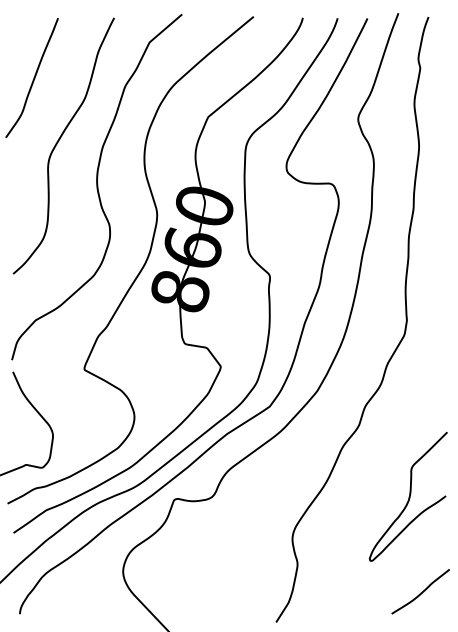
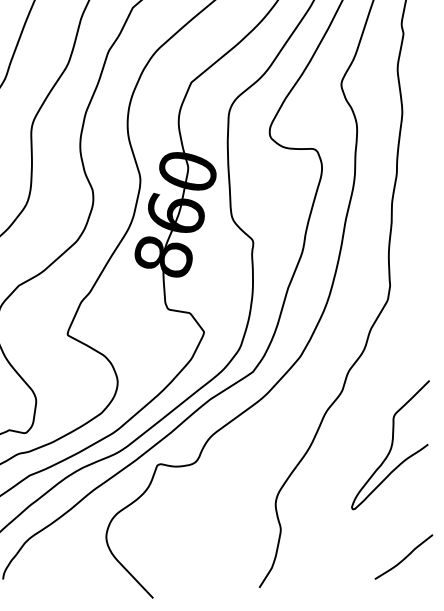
curve: (408, 496) -> (390, 444), moved

